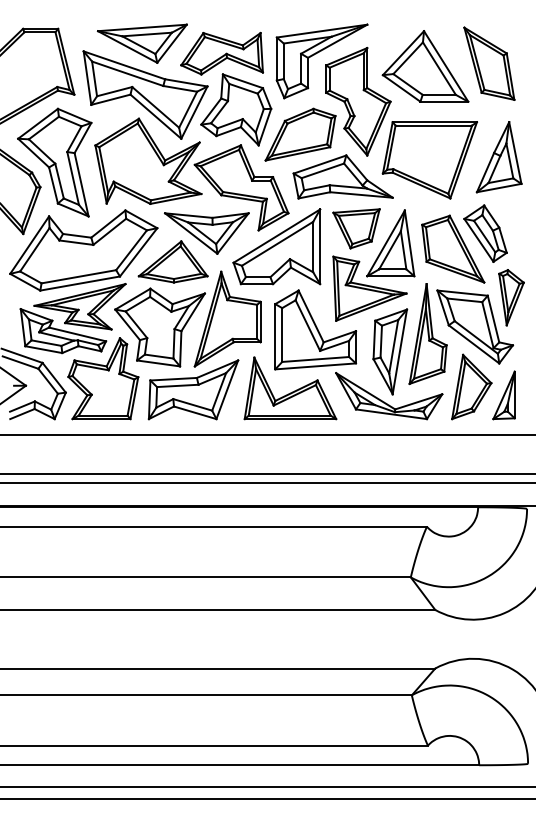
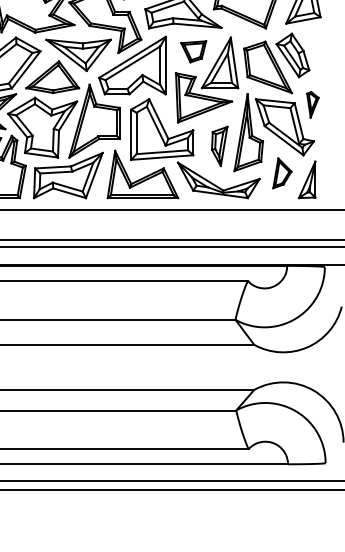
part: (356, 228) -> (193, 51), size x0.7
part: (511, 297) -> (312, 104), size x0.6
part: (390, 351) -> (219, 146), size x0.6
part: (471, 386) -> (282, 173), size x0.6

